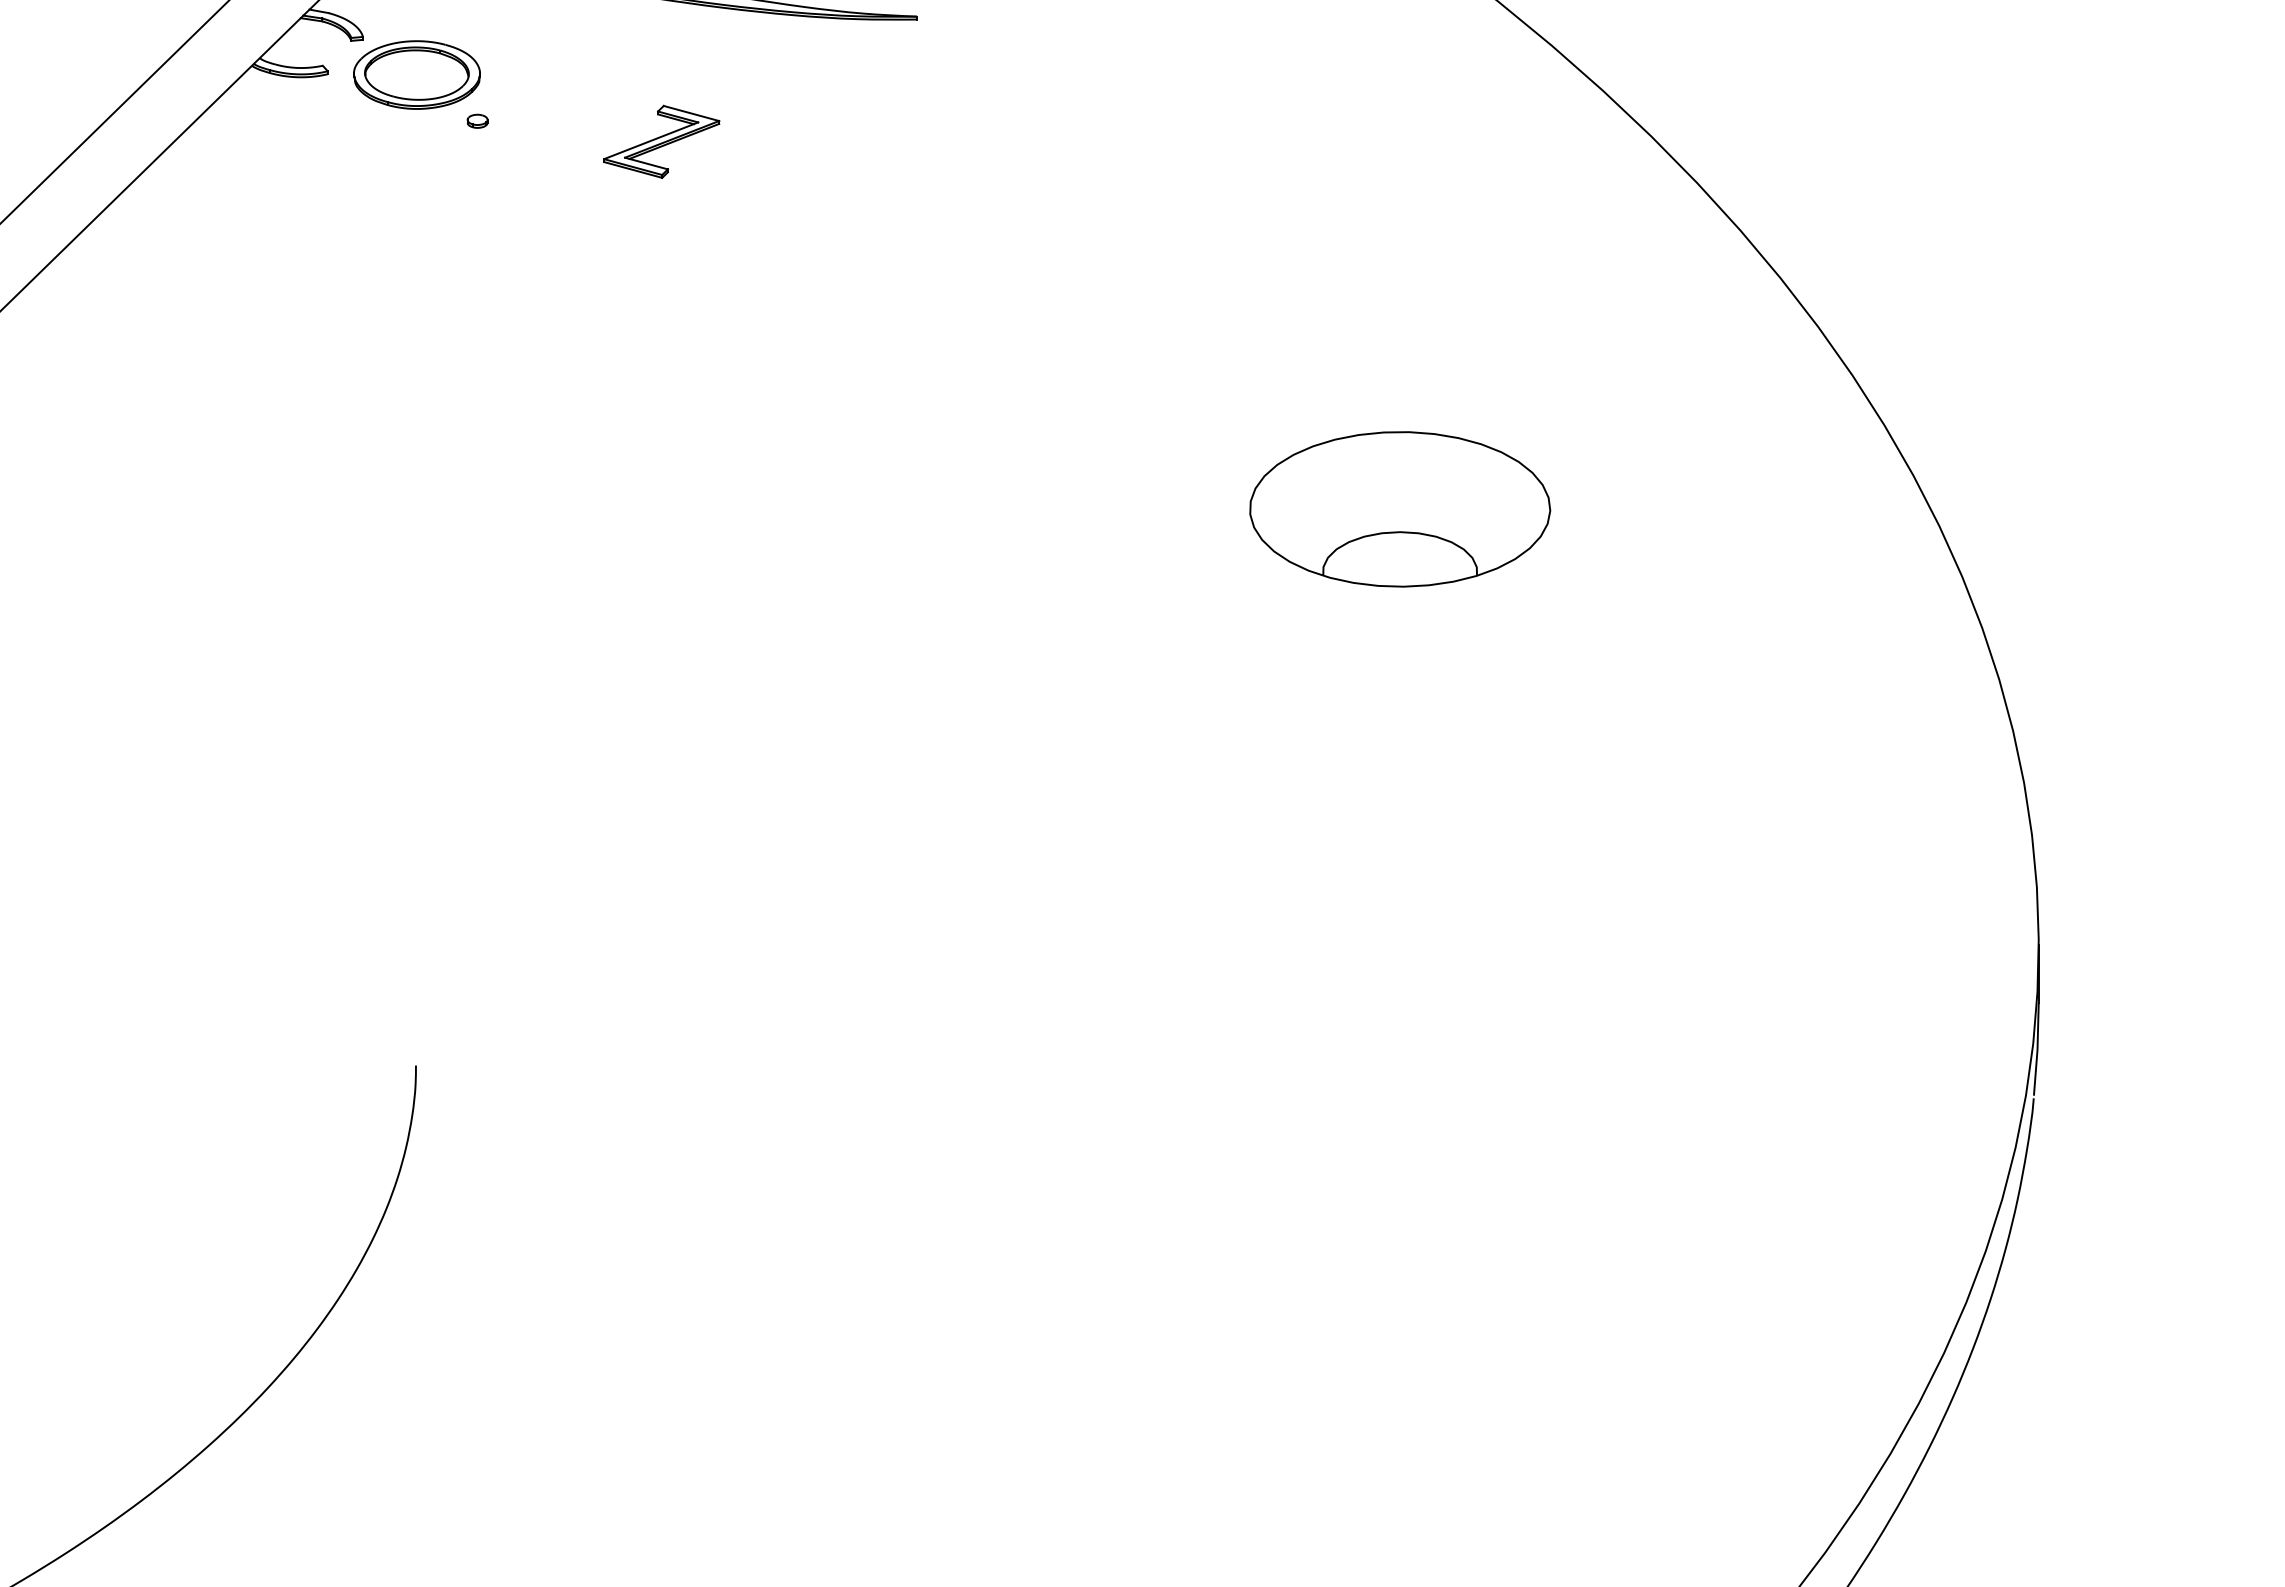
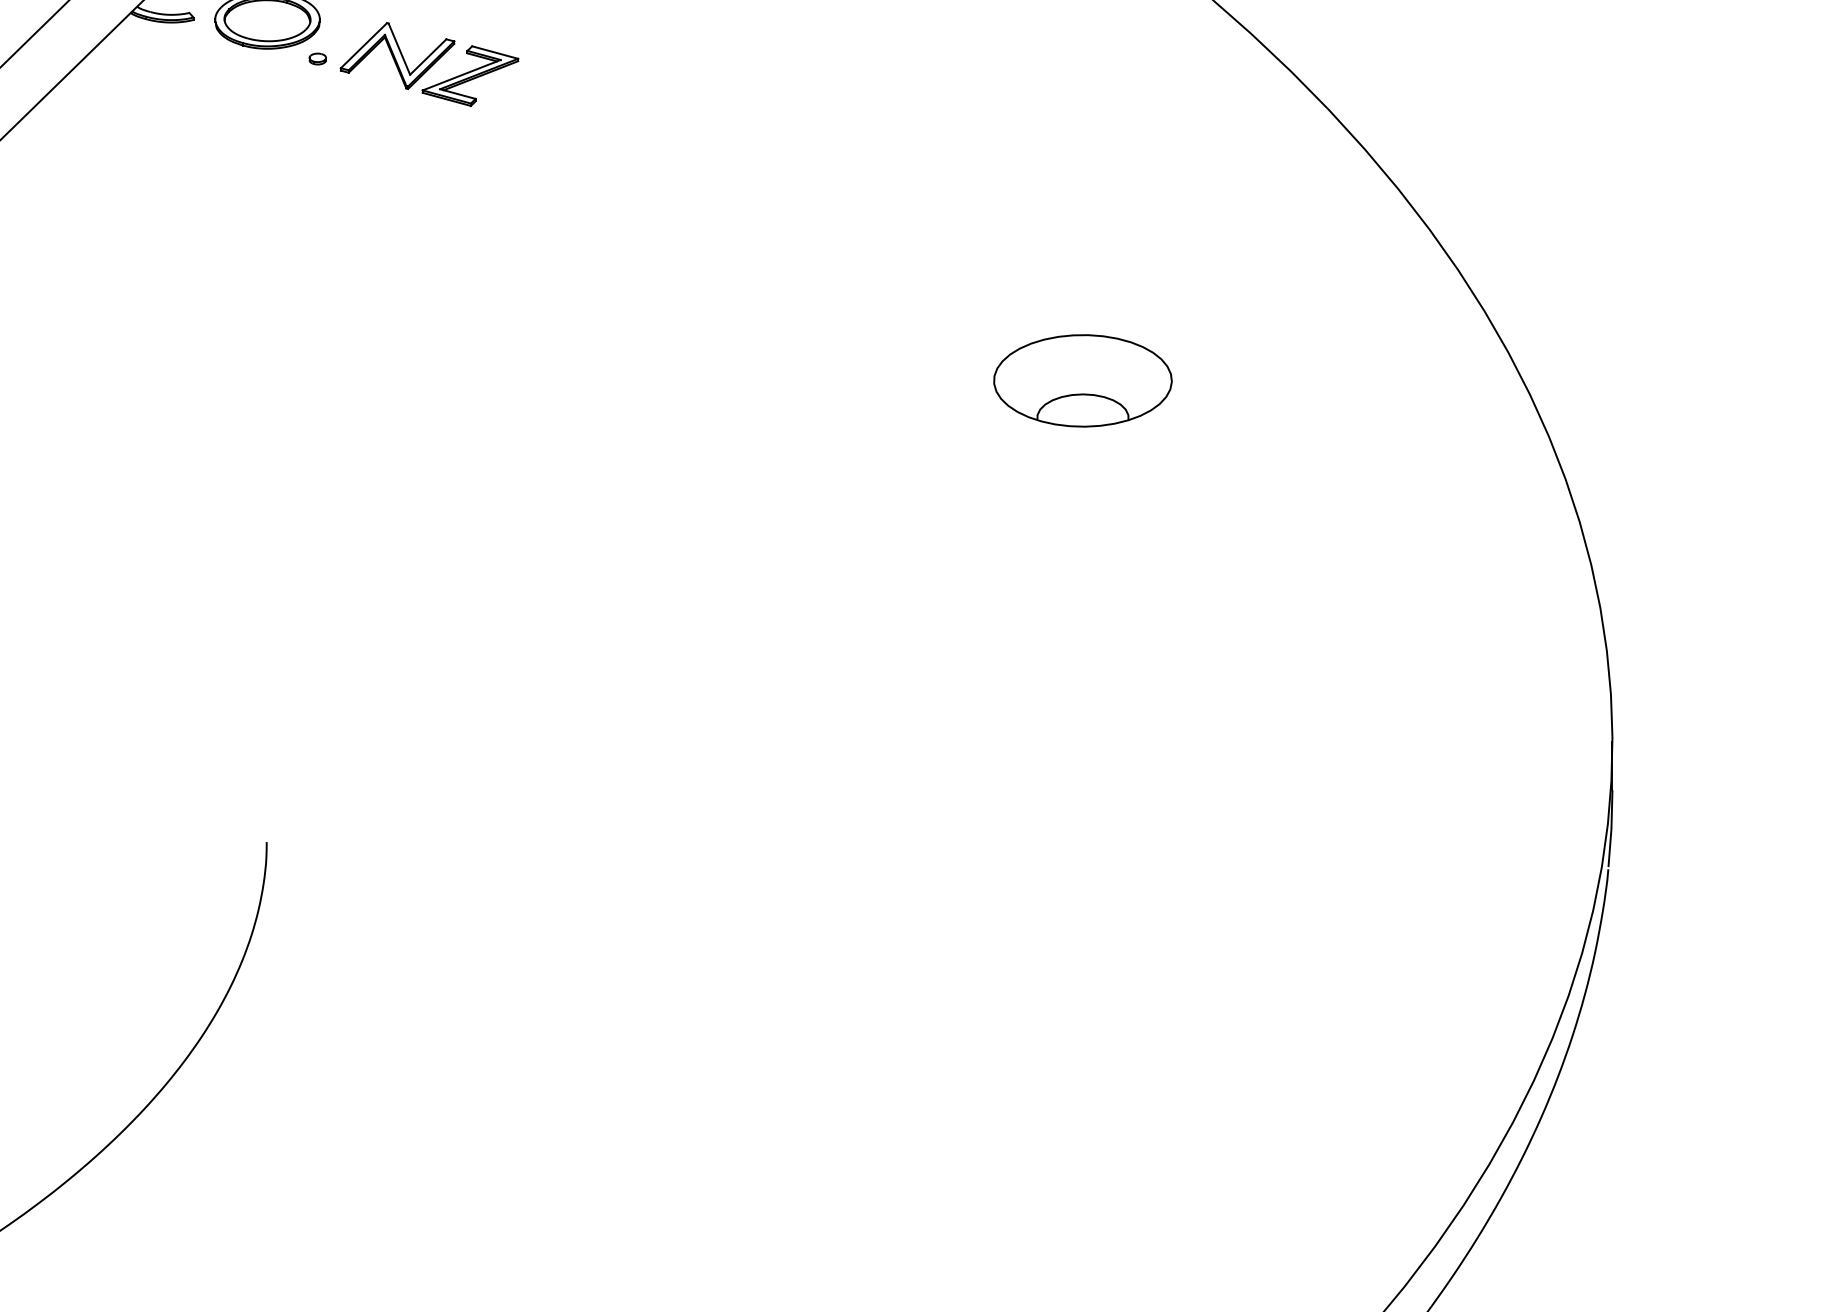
part: (573, 117) -> (397, 55), added
part: (1400, 509) -> (1083, 380), size x0.71

